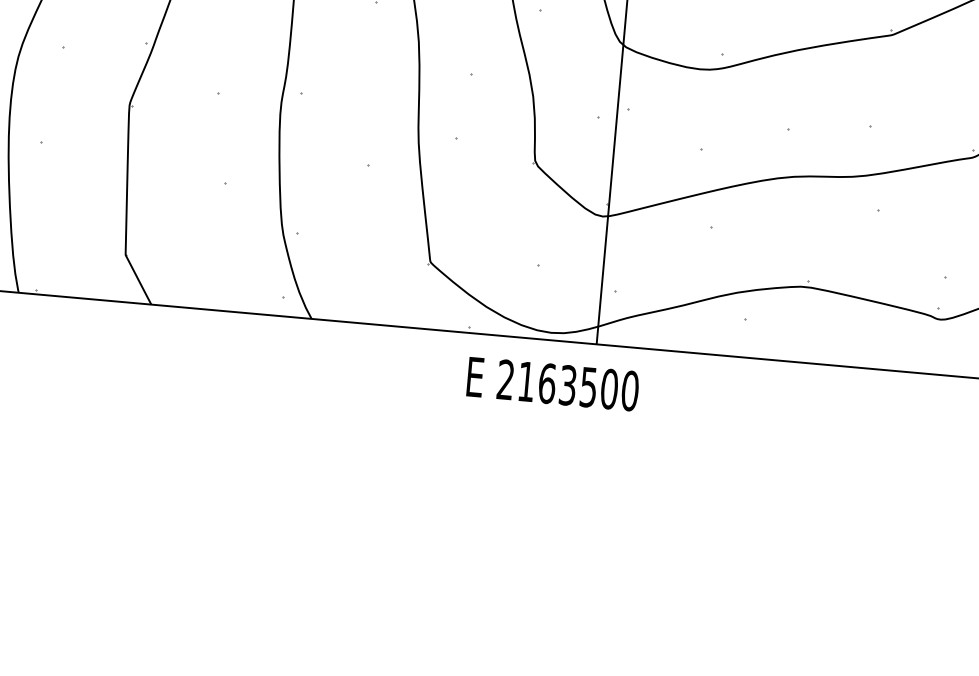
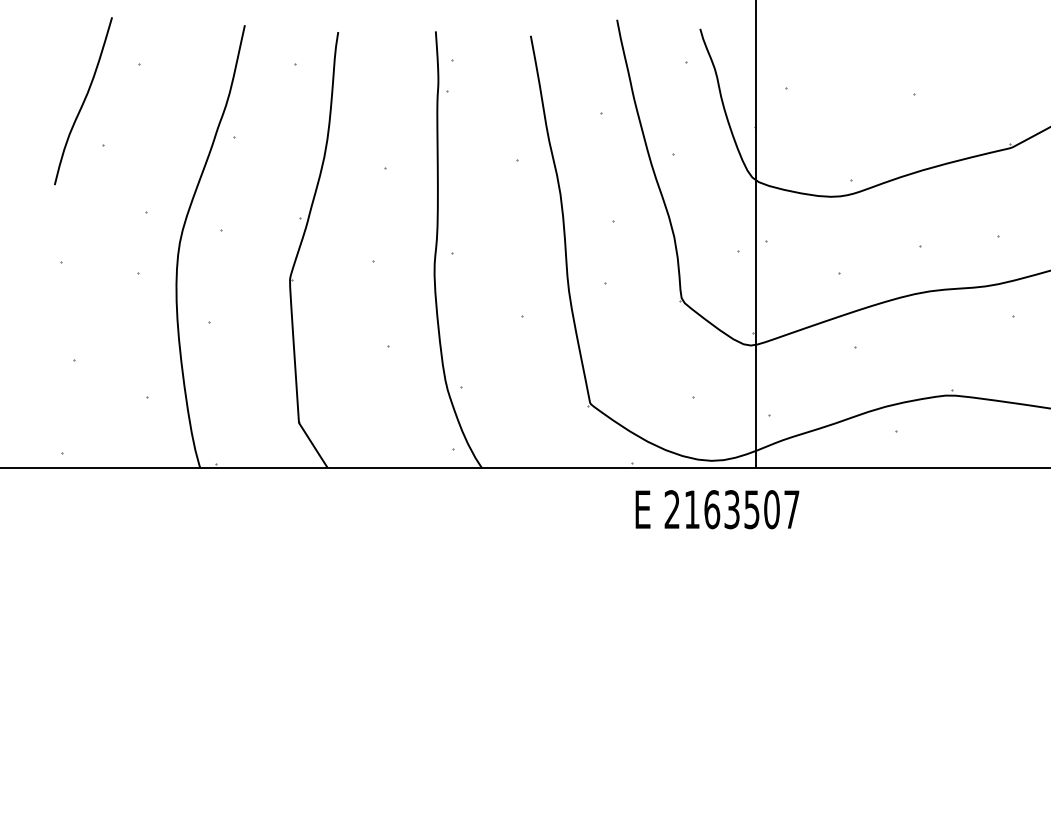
text: (629, 390) -> (791, 509), 2163500 -> 2163507

